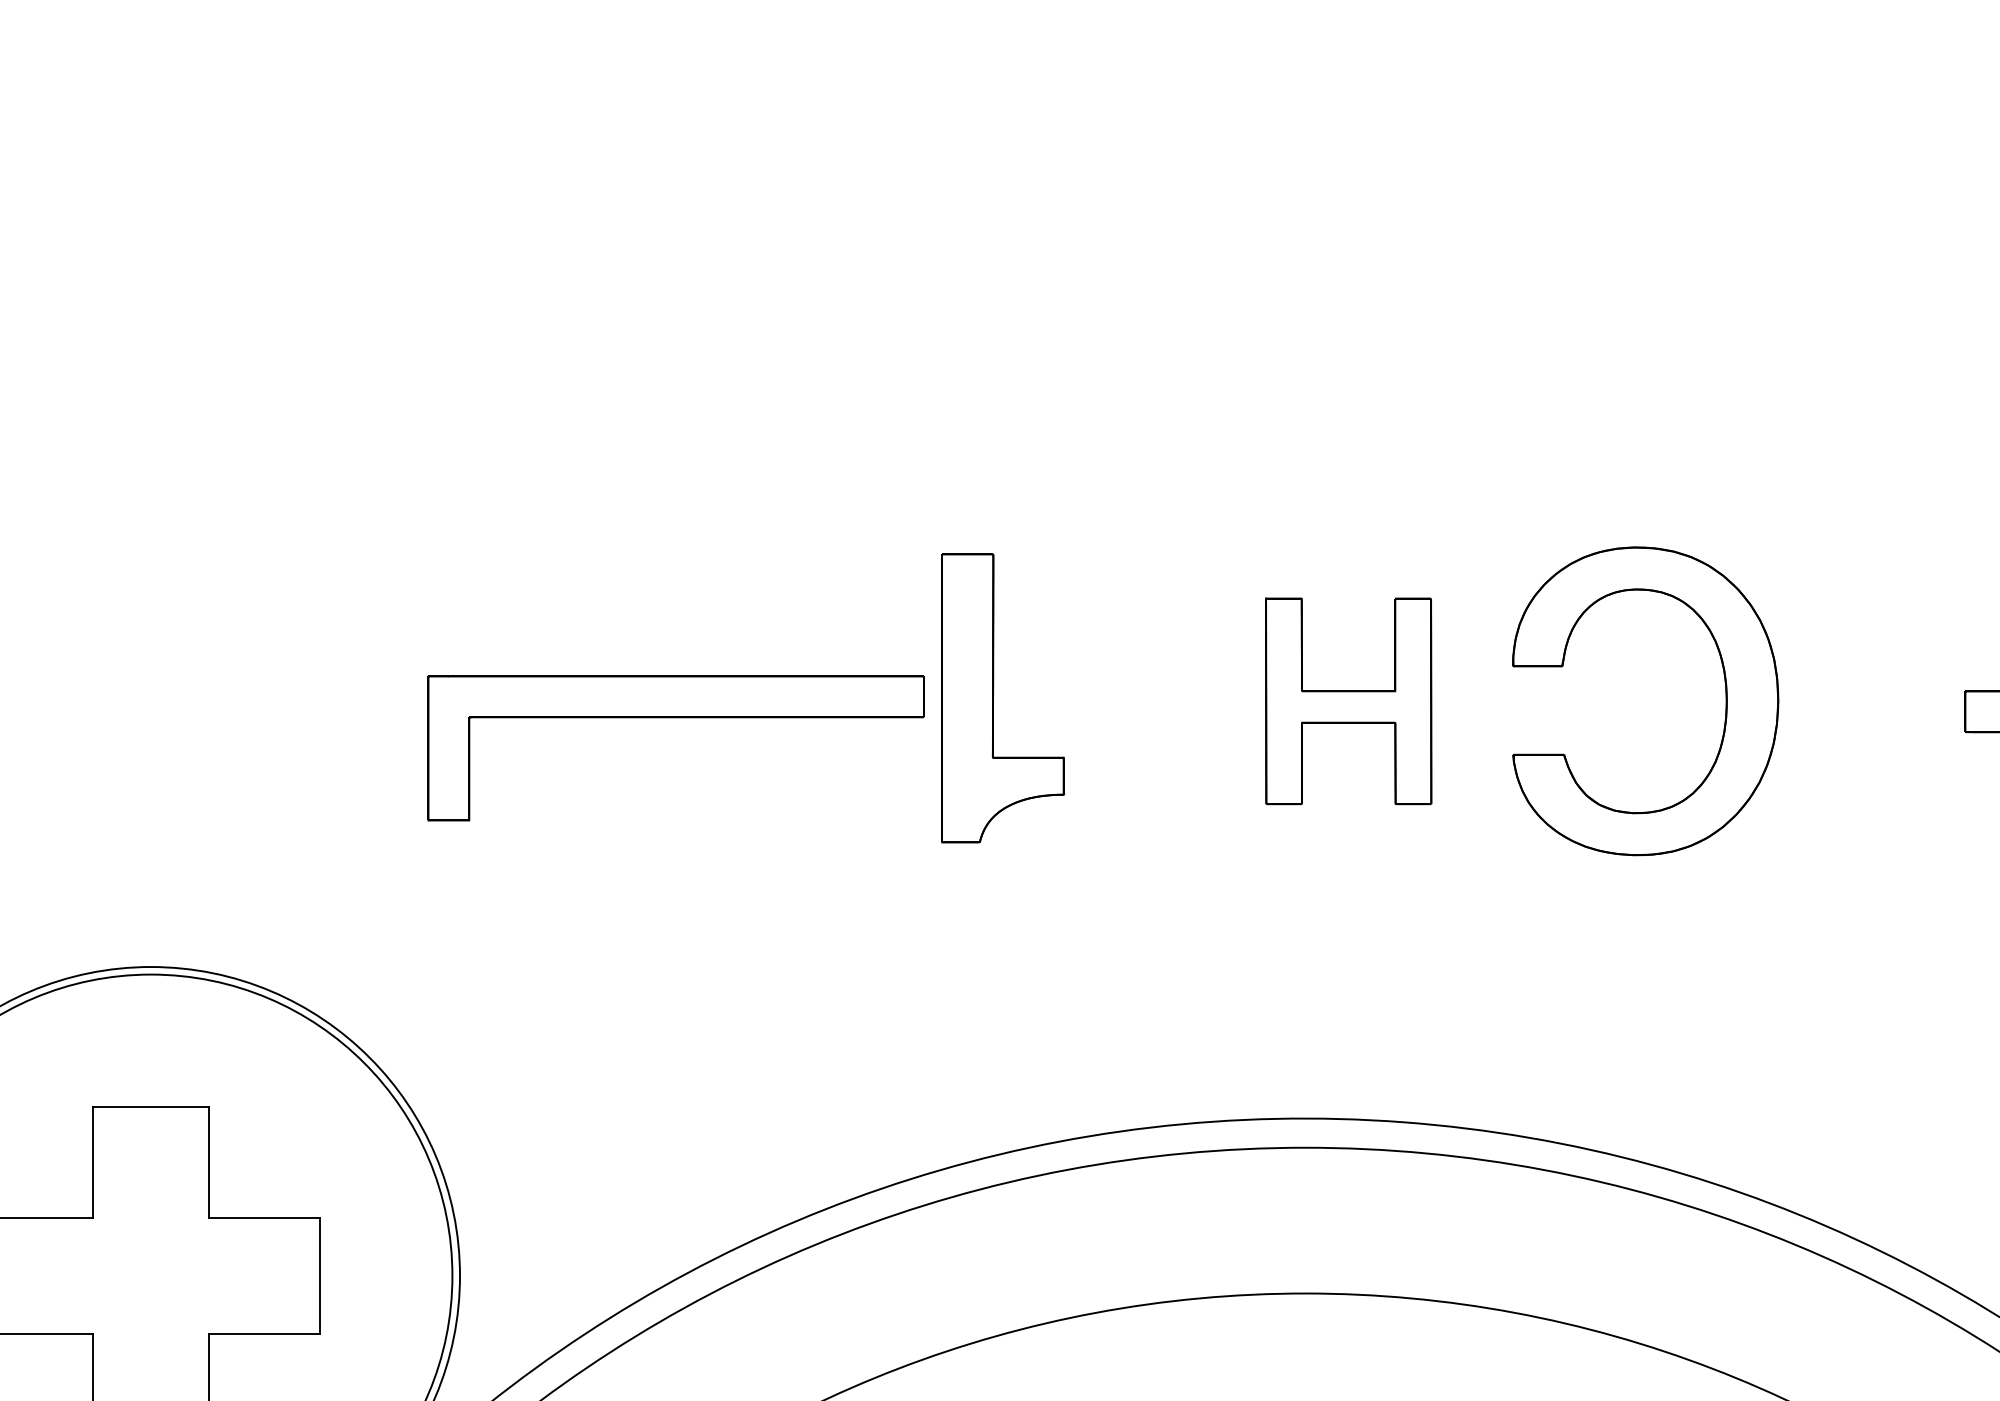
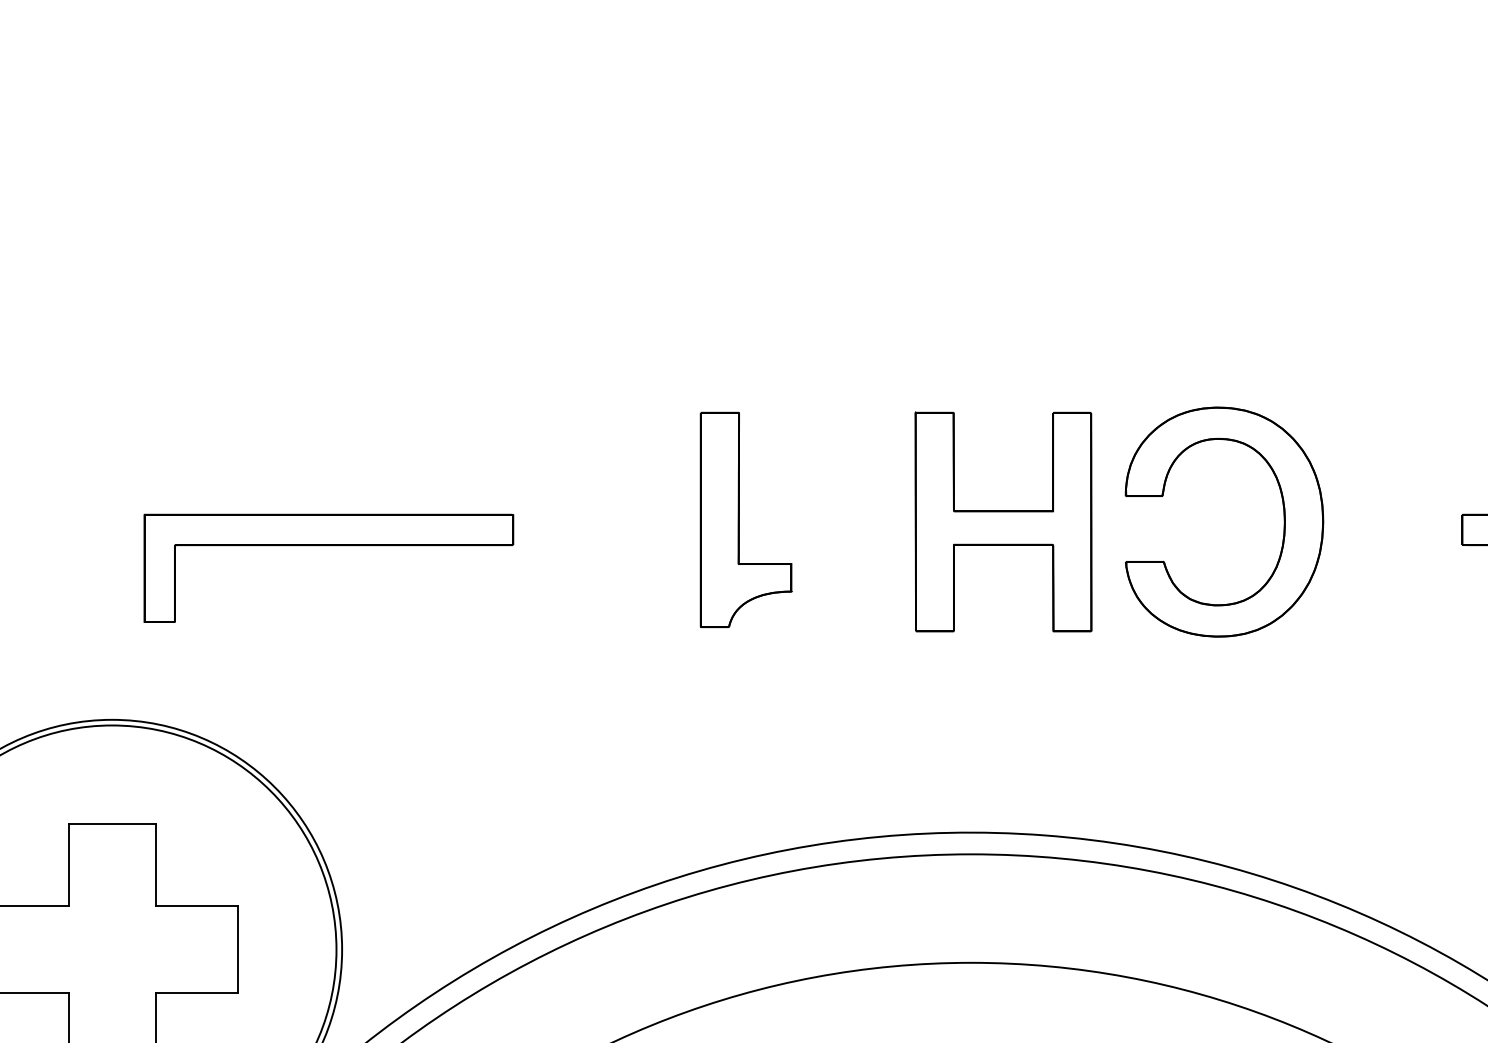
part: (1348, 701) -> (1003, 522), size x1.43
part: (675, 718) -> (328, 546), moved

